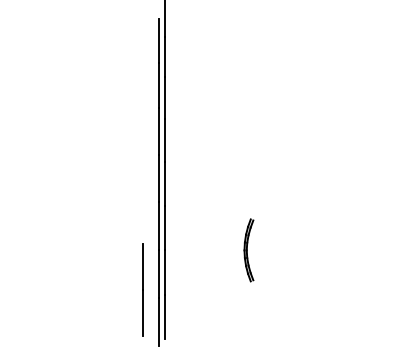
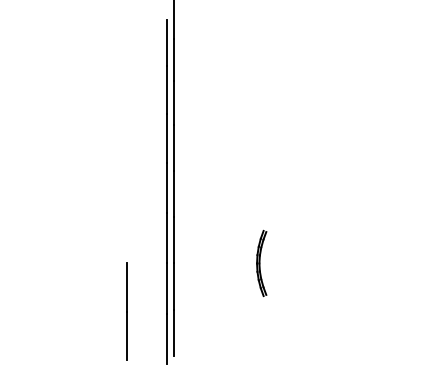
line: (142, 289) -> (126, 310), moved

